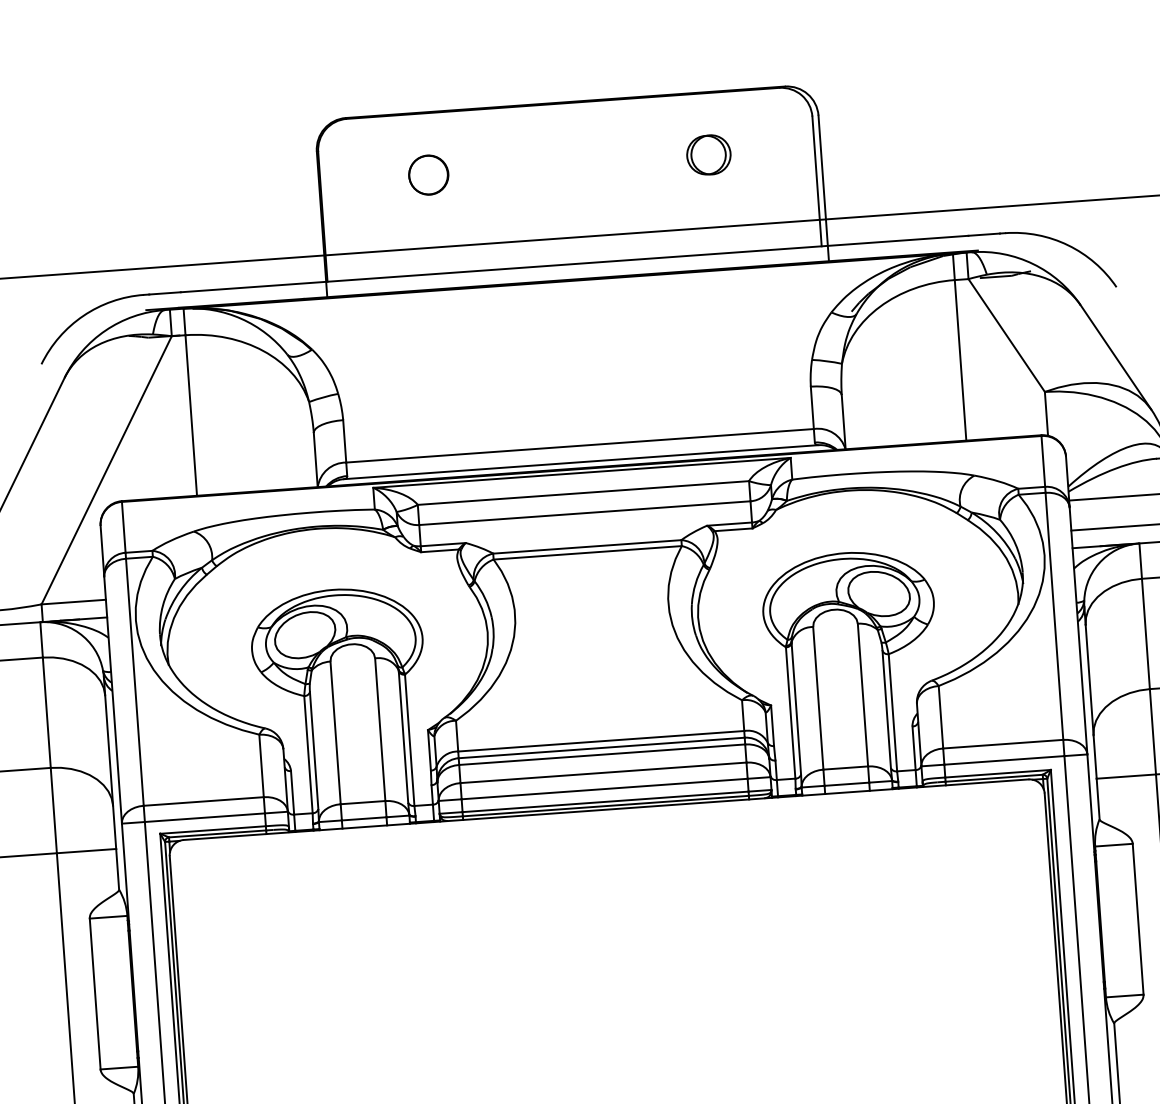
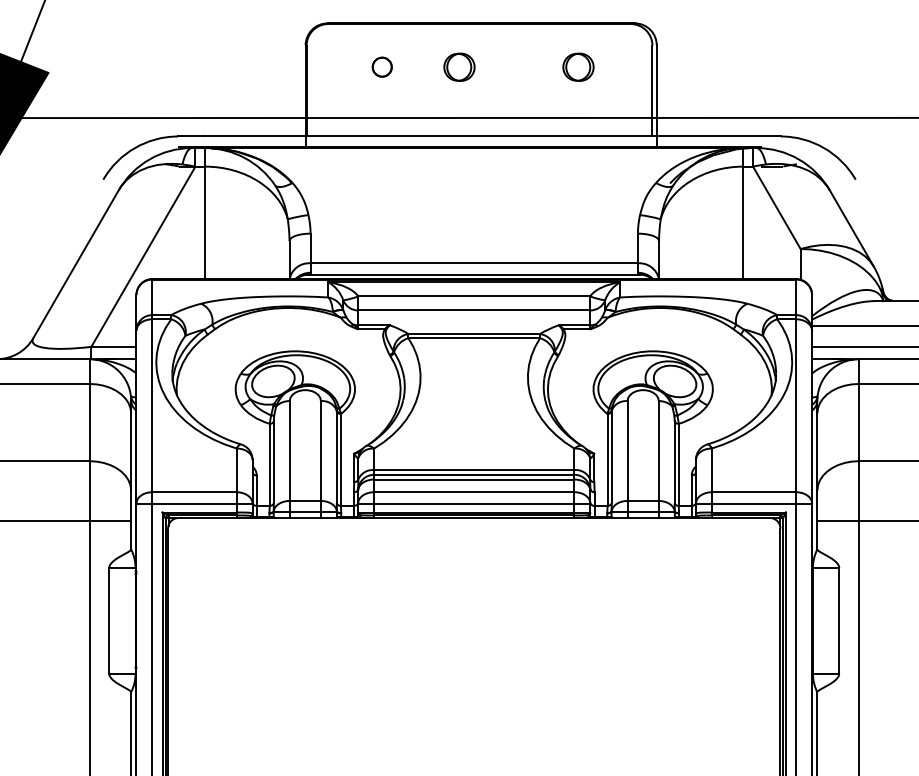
part: (538, 166) -> (459, 66), added
circle: (427, 174) -> (381, 66), size x0.7

